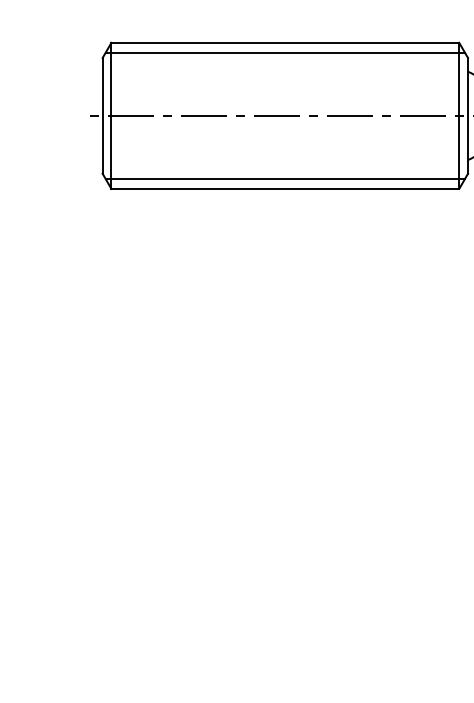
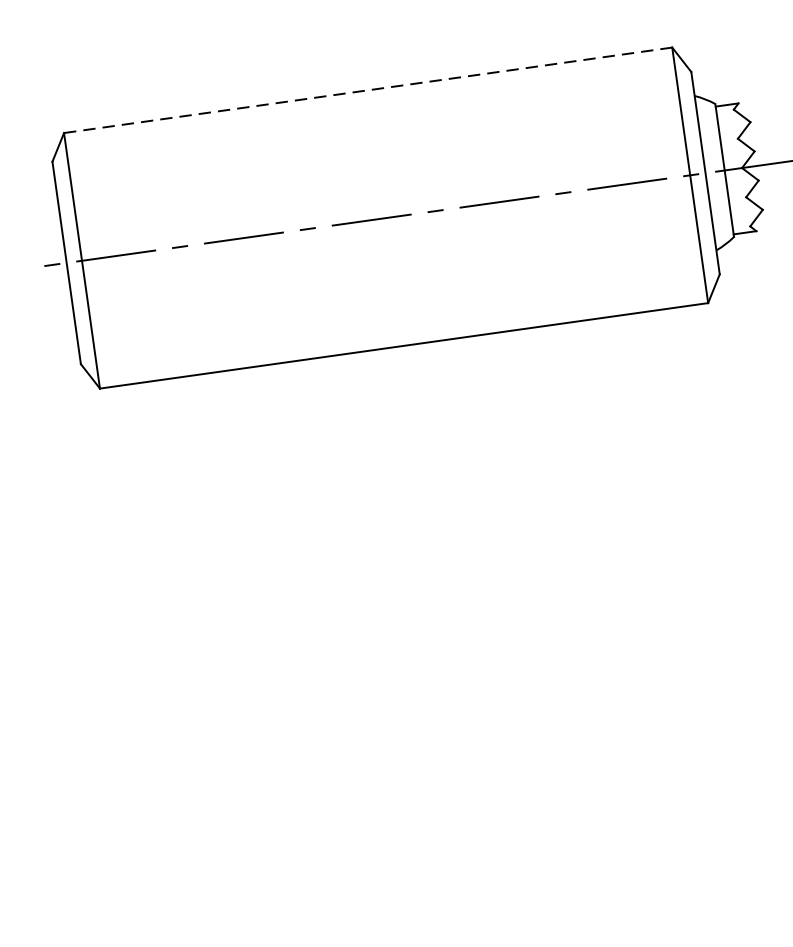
line: (285, 42) -> (368, 89), solid -> dashed
line: (284, 52) -> (369, 107), removed
line: (284, 179) -> (400, 329), removed

